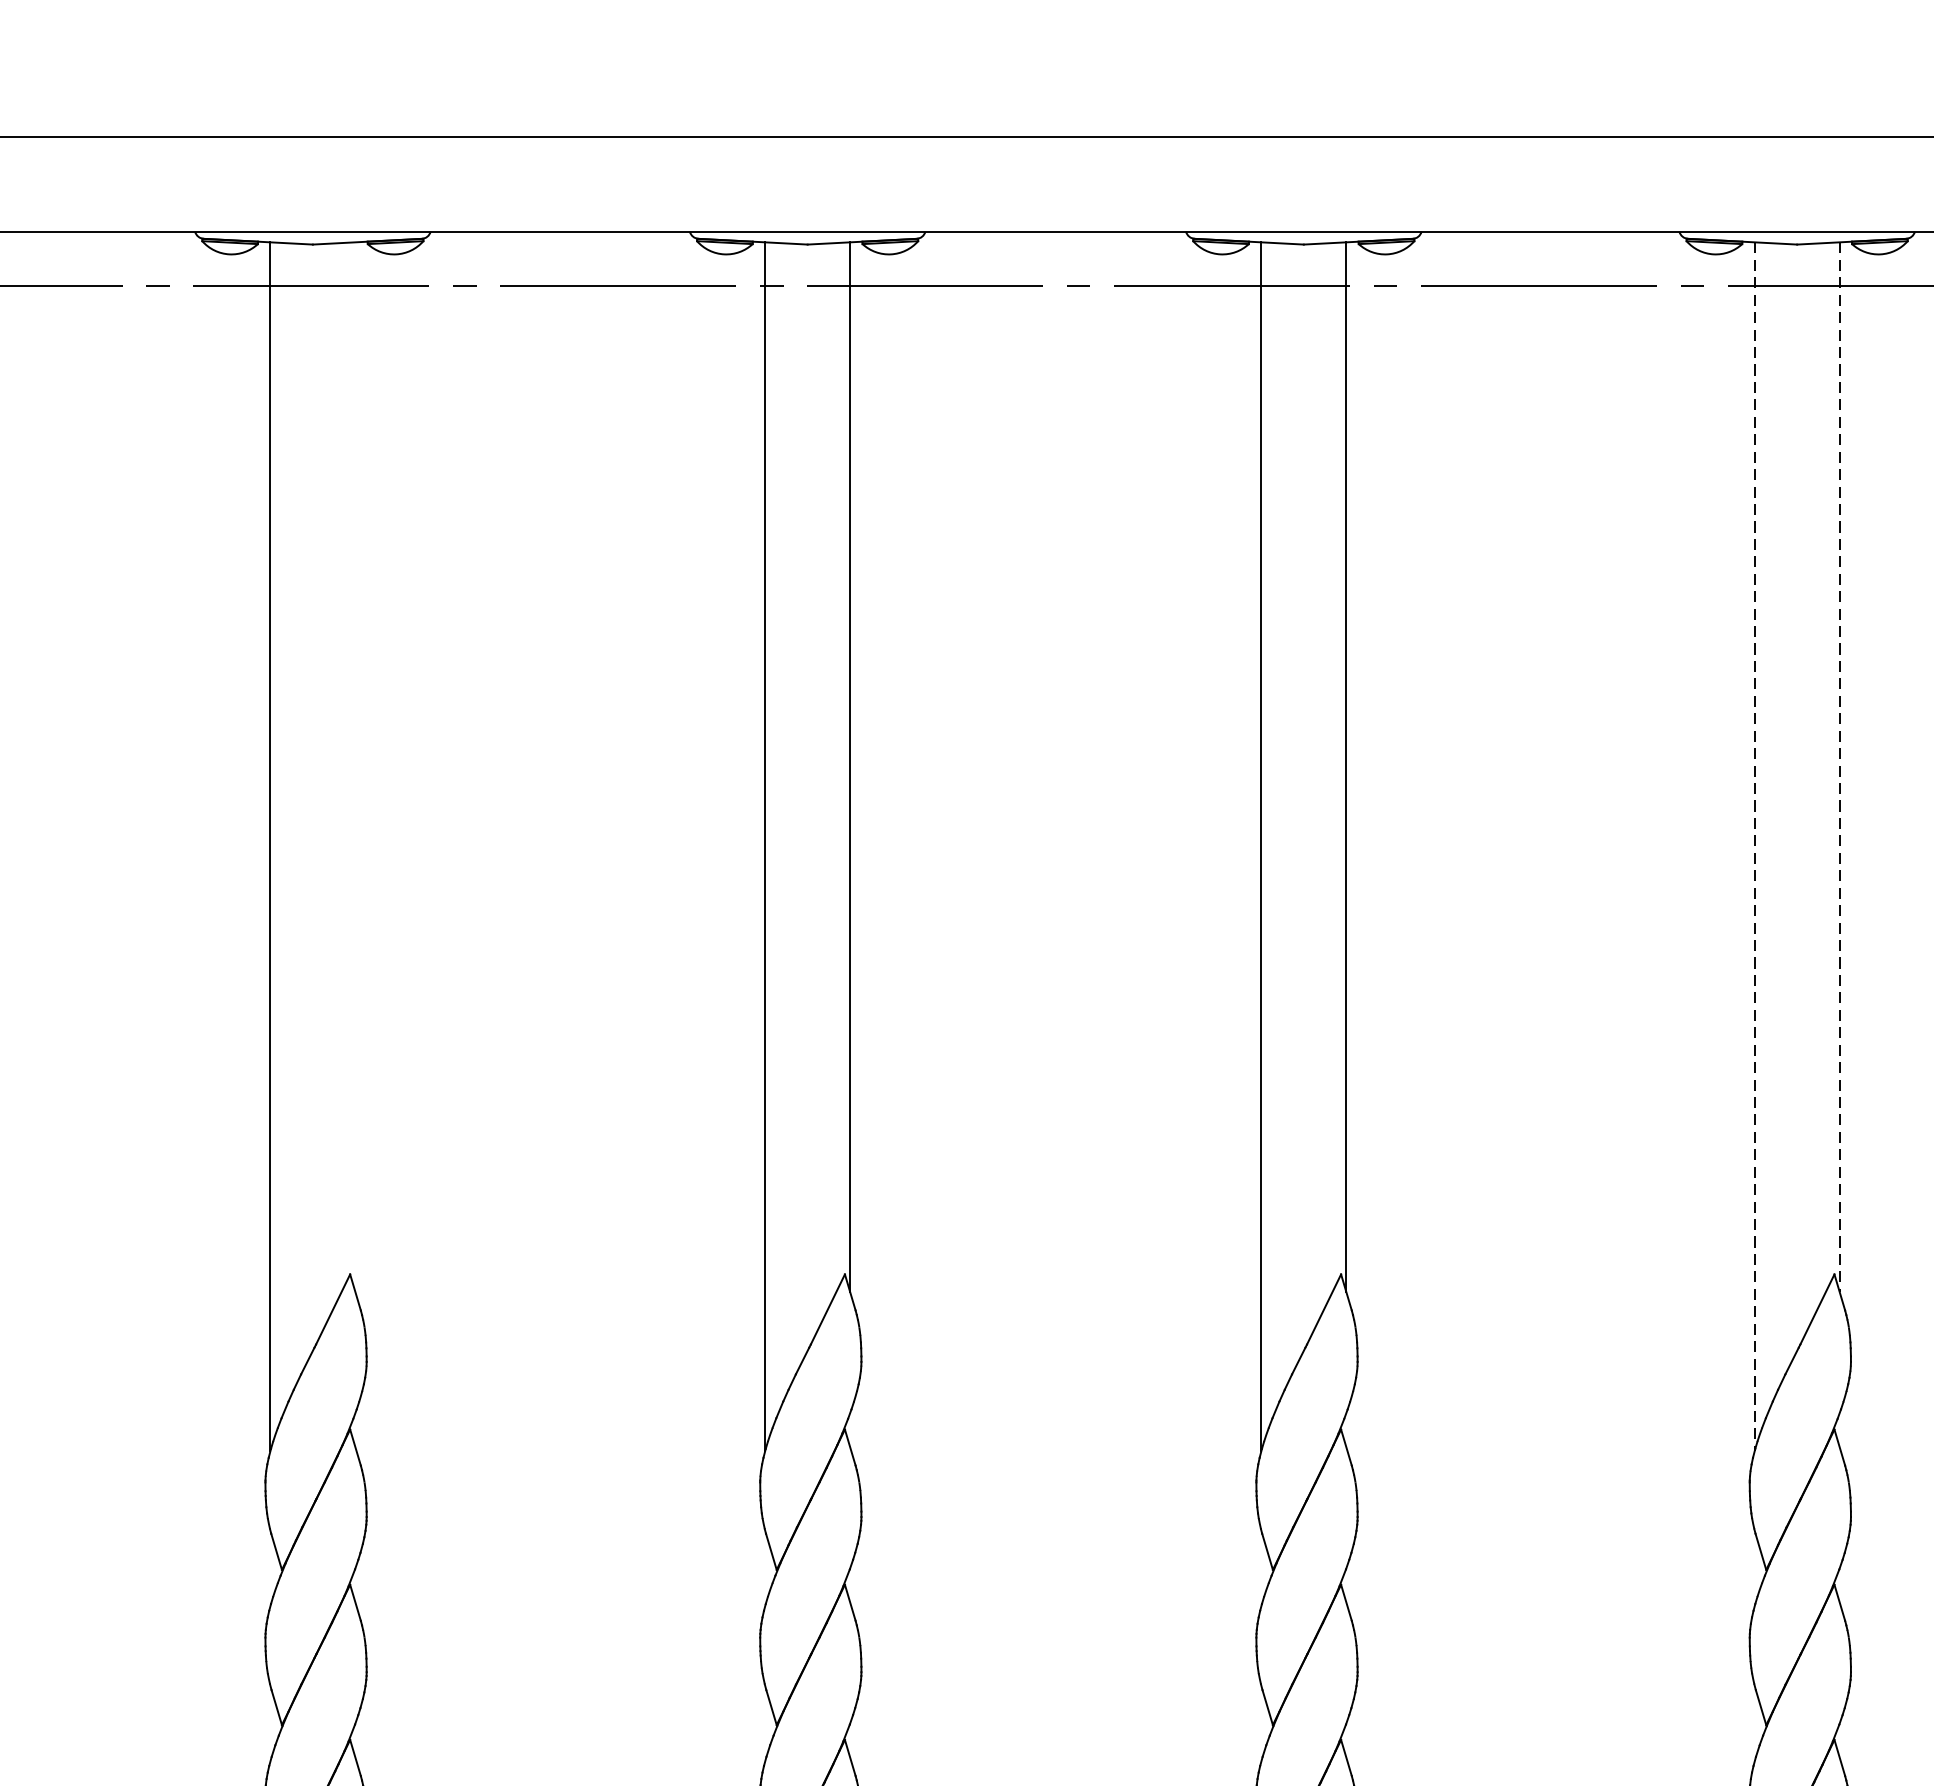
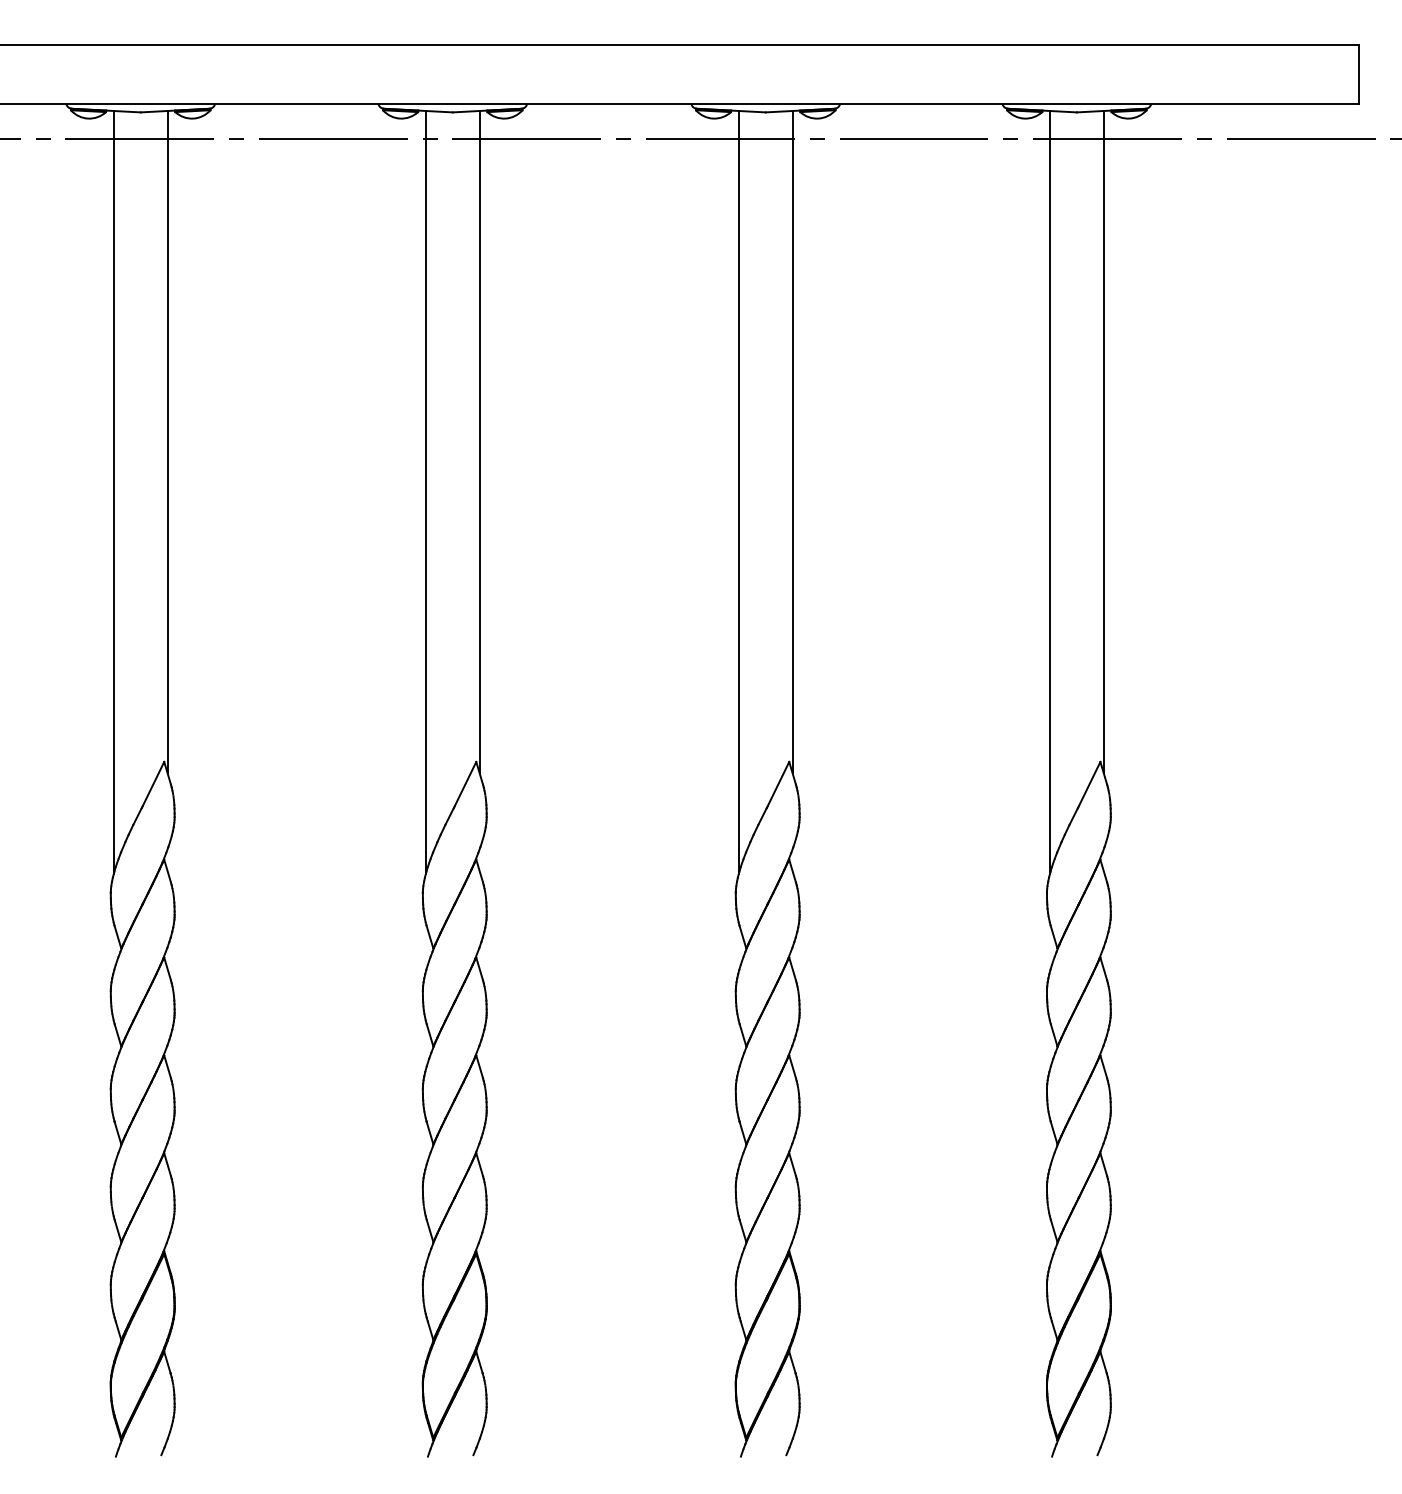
line: (355, 767) -> (167, 442), added
line: (1839, 767) -> (1103, 442), dashed -> solid
line: (1755, 847) -> (1050, 492), dashed -> solid

